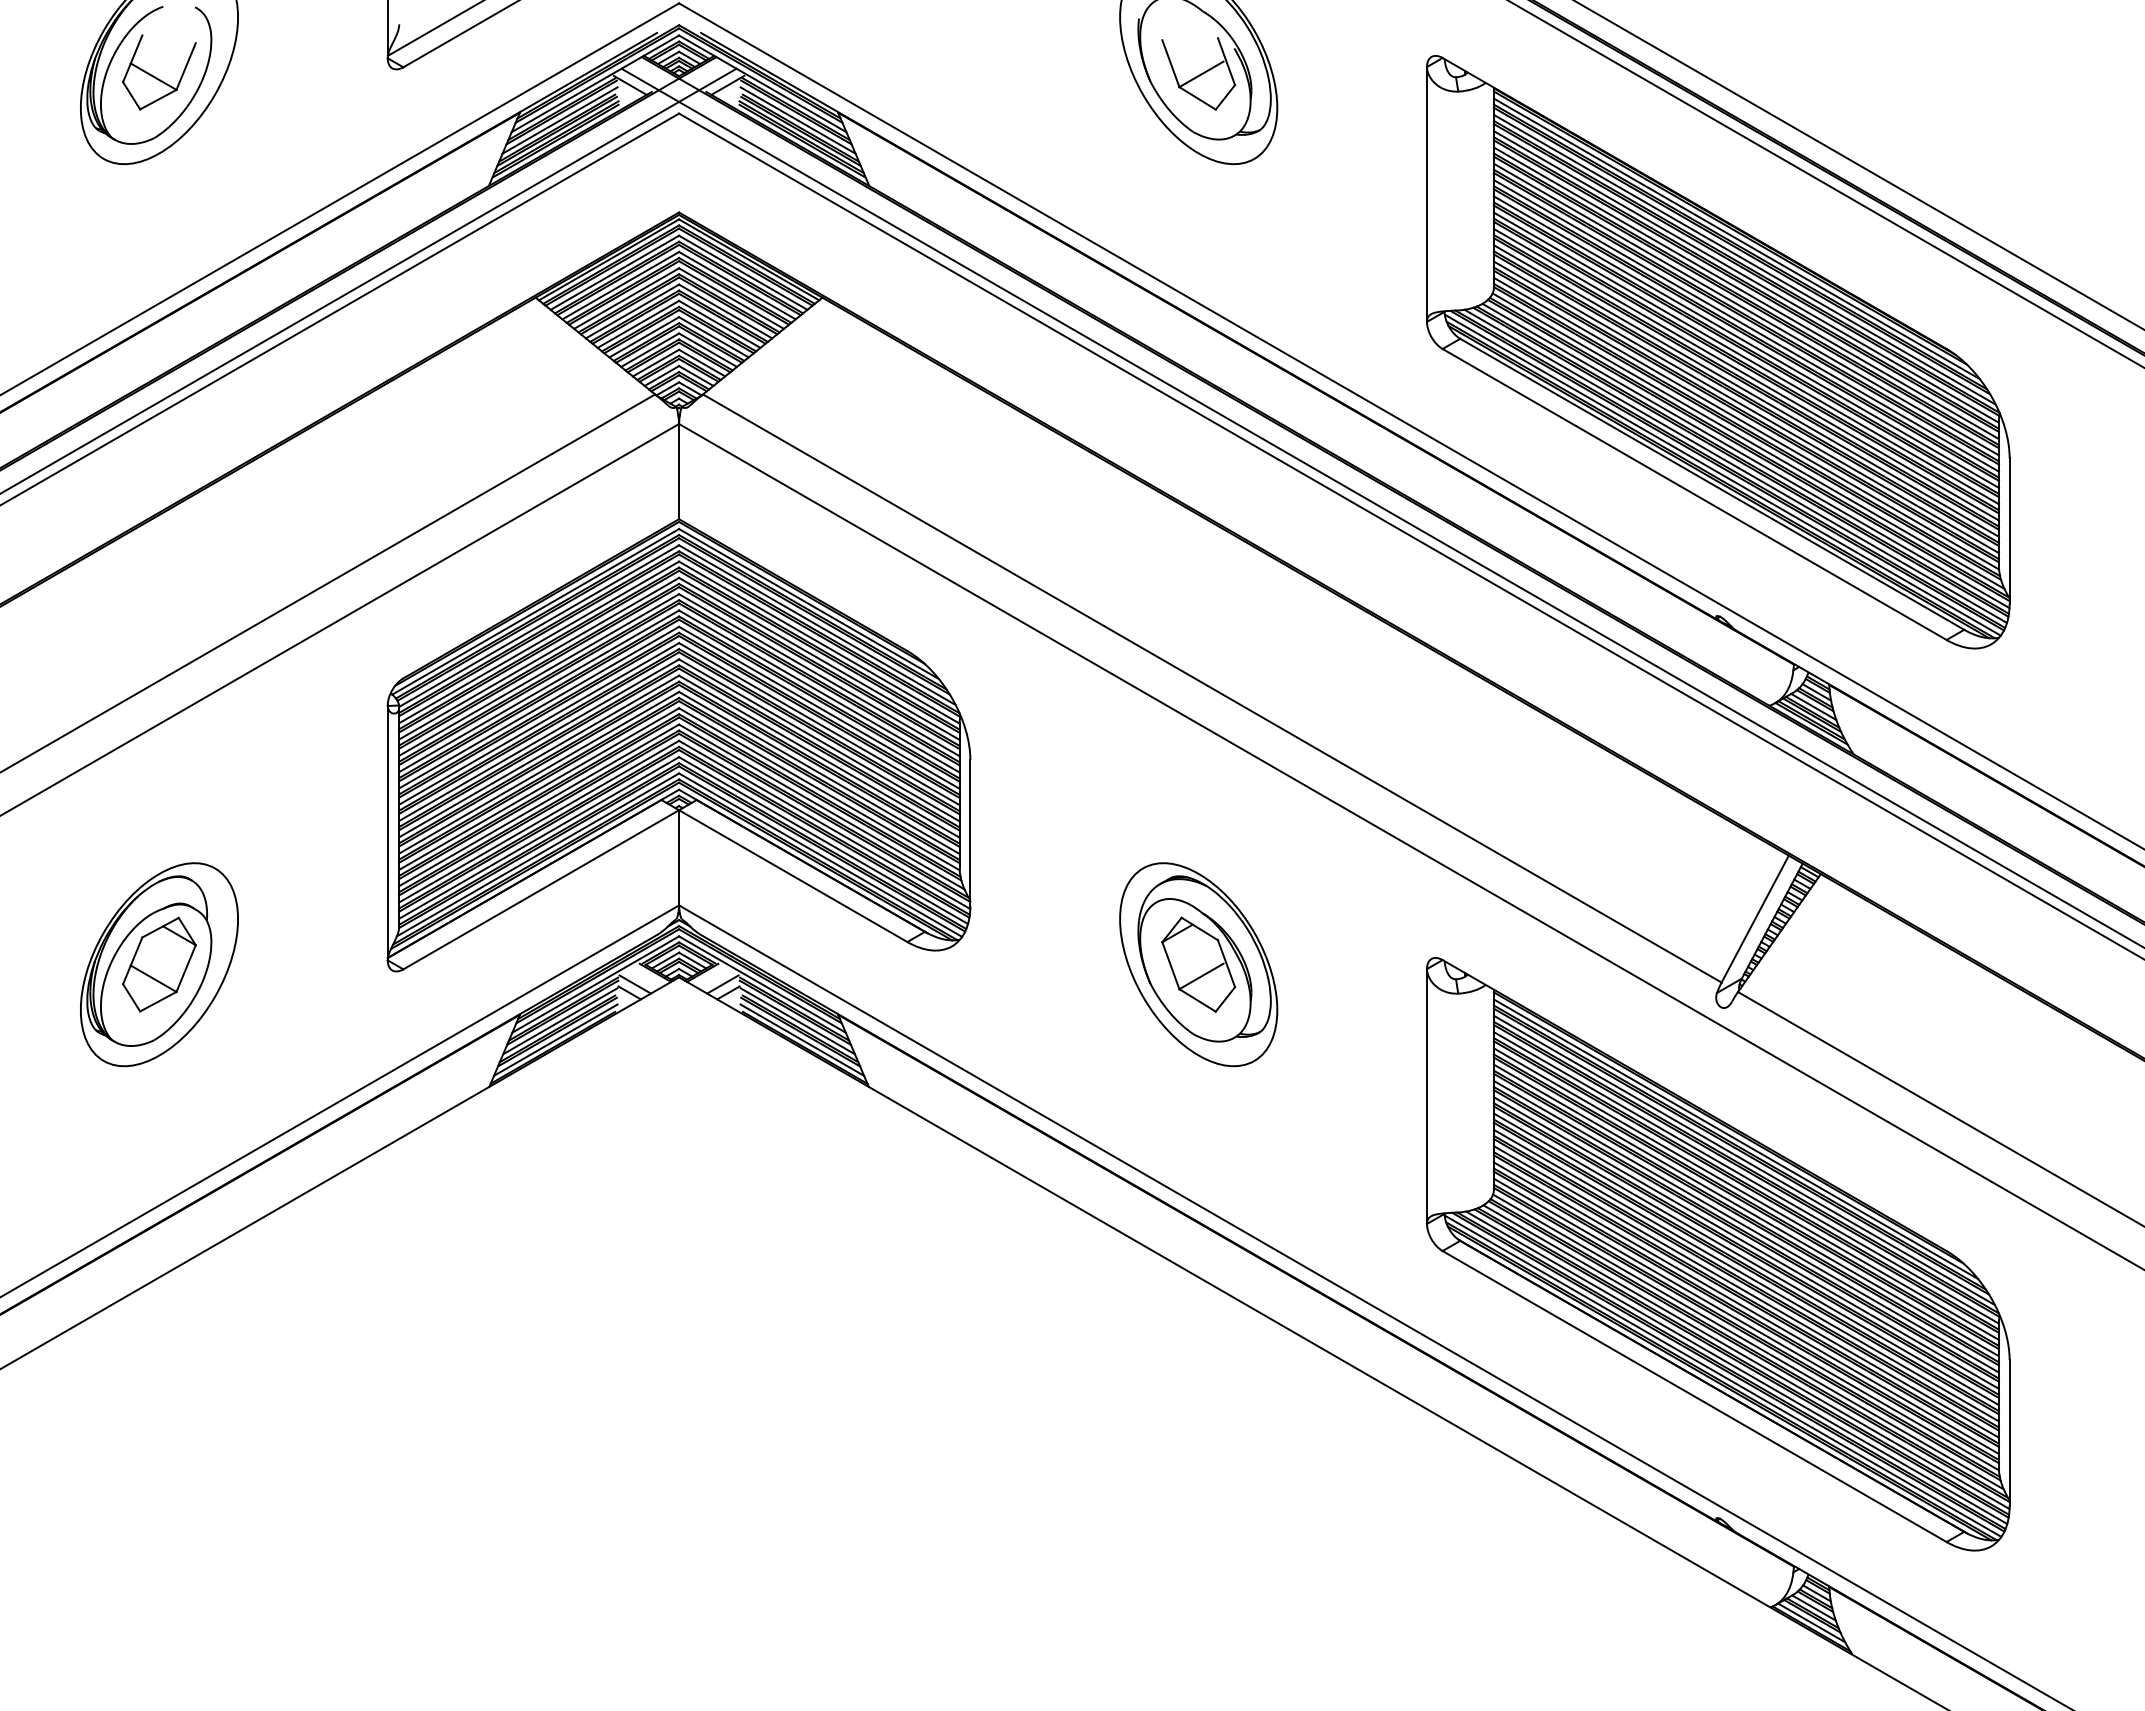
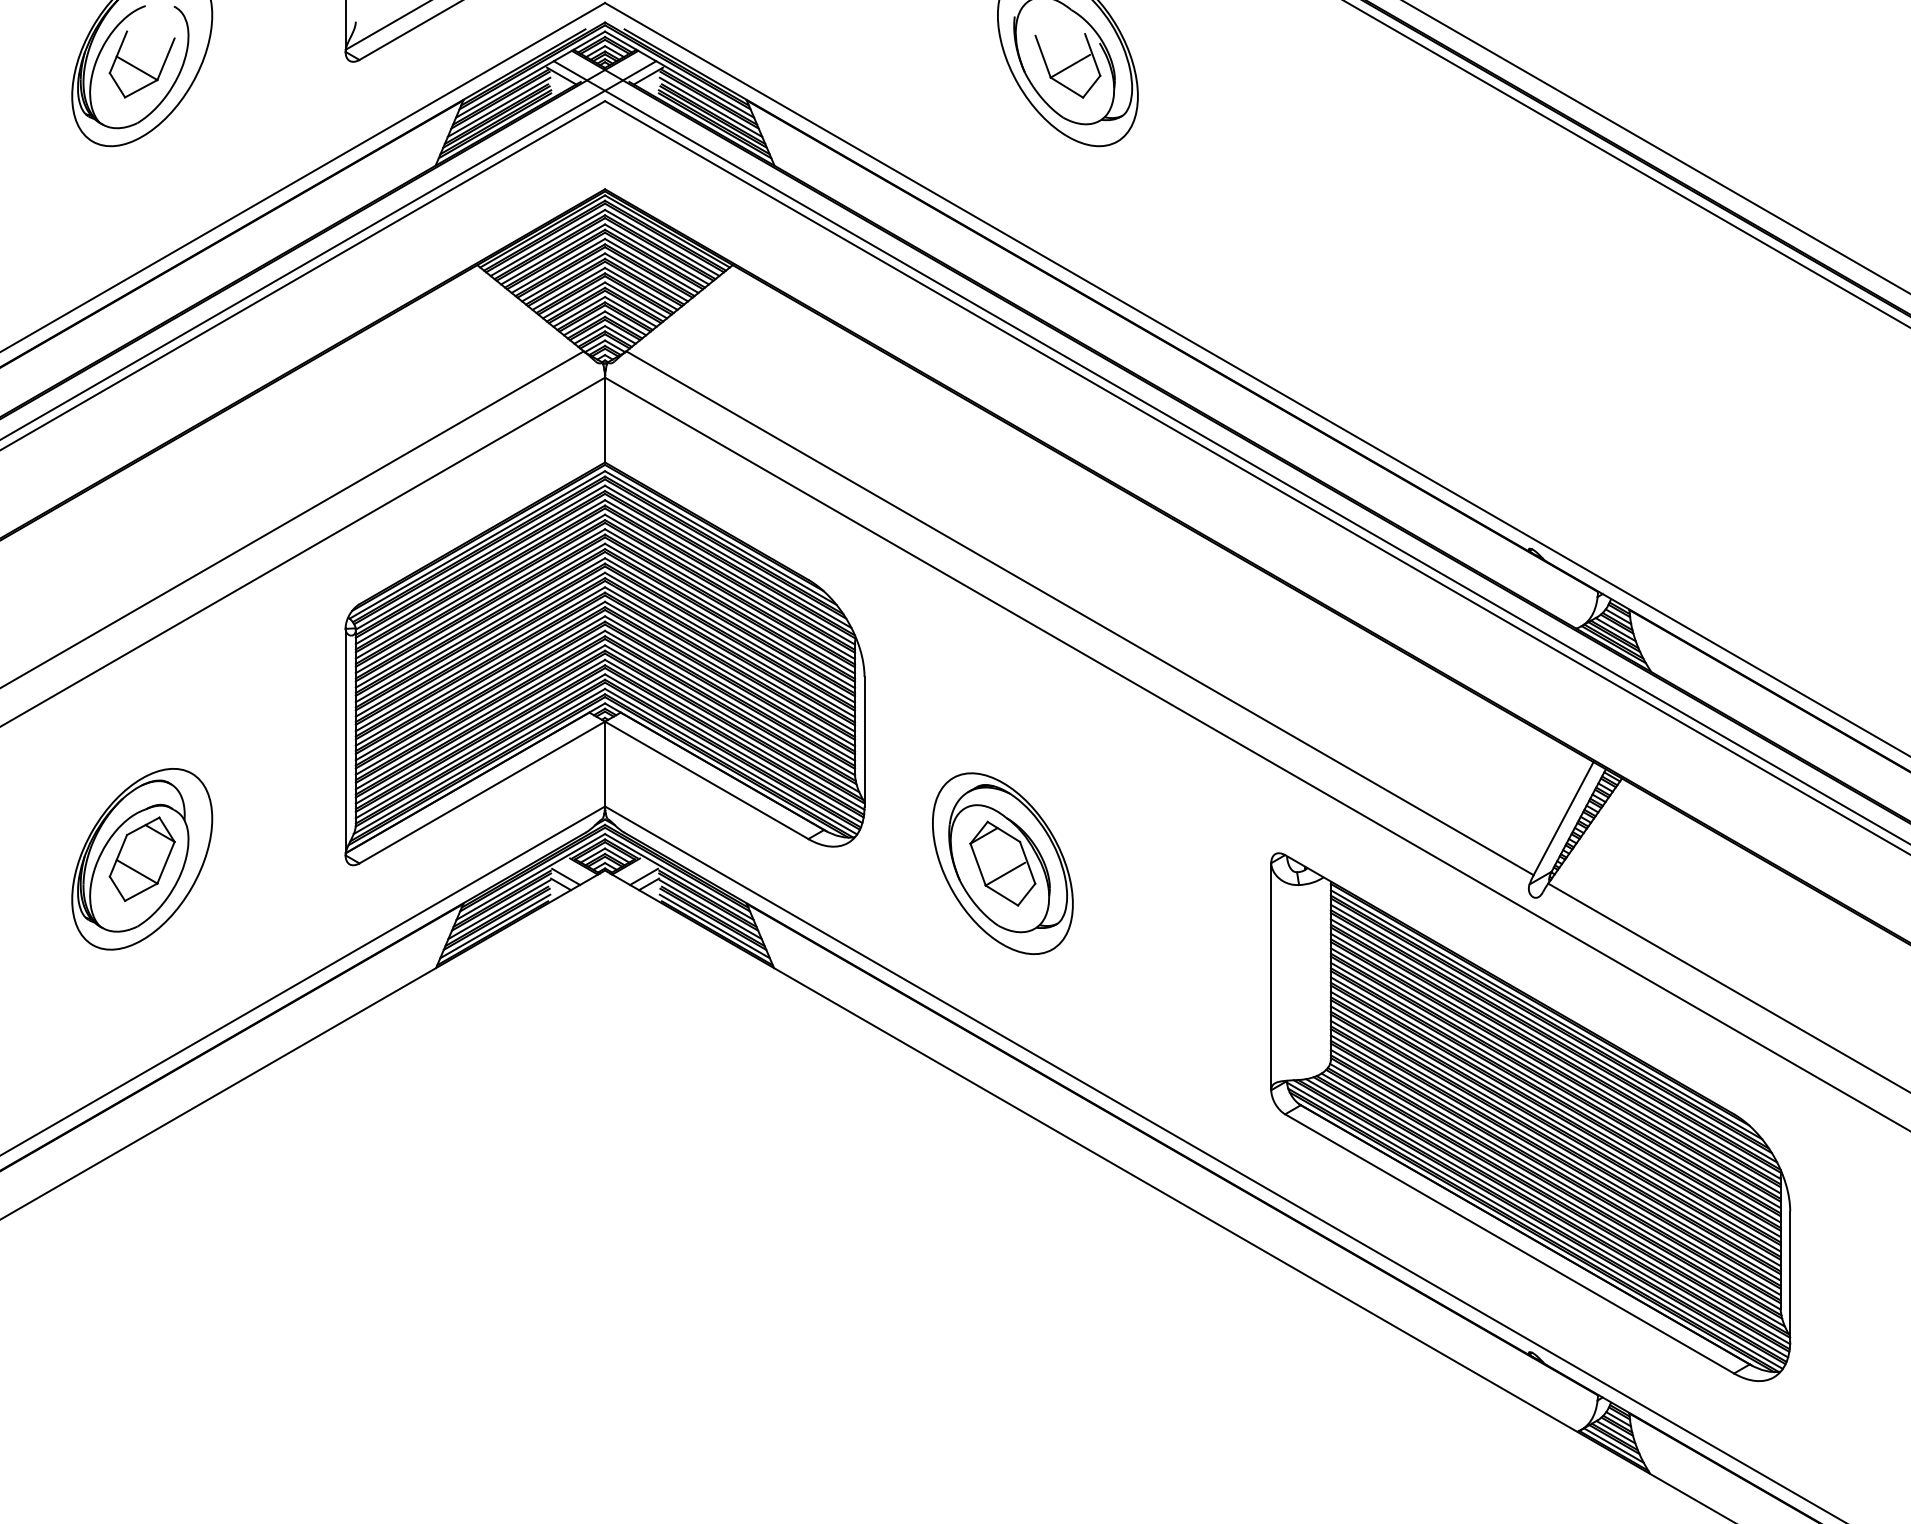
part: (1718, 352) -> (1530, 313), removed
part: (1198, 964) -> (1002, 863), moved

